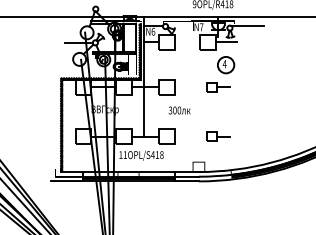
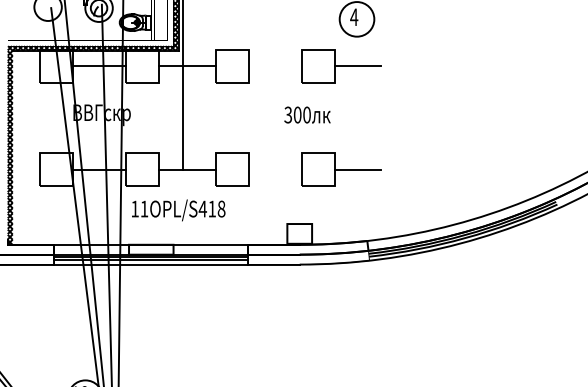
part: (218, 87) -> (341, 66), size x1.67
text: (179, 110) -> (307, 115), moved
part: (218, 136) -> (341, 169), size x1.67

